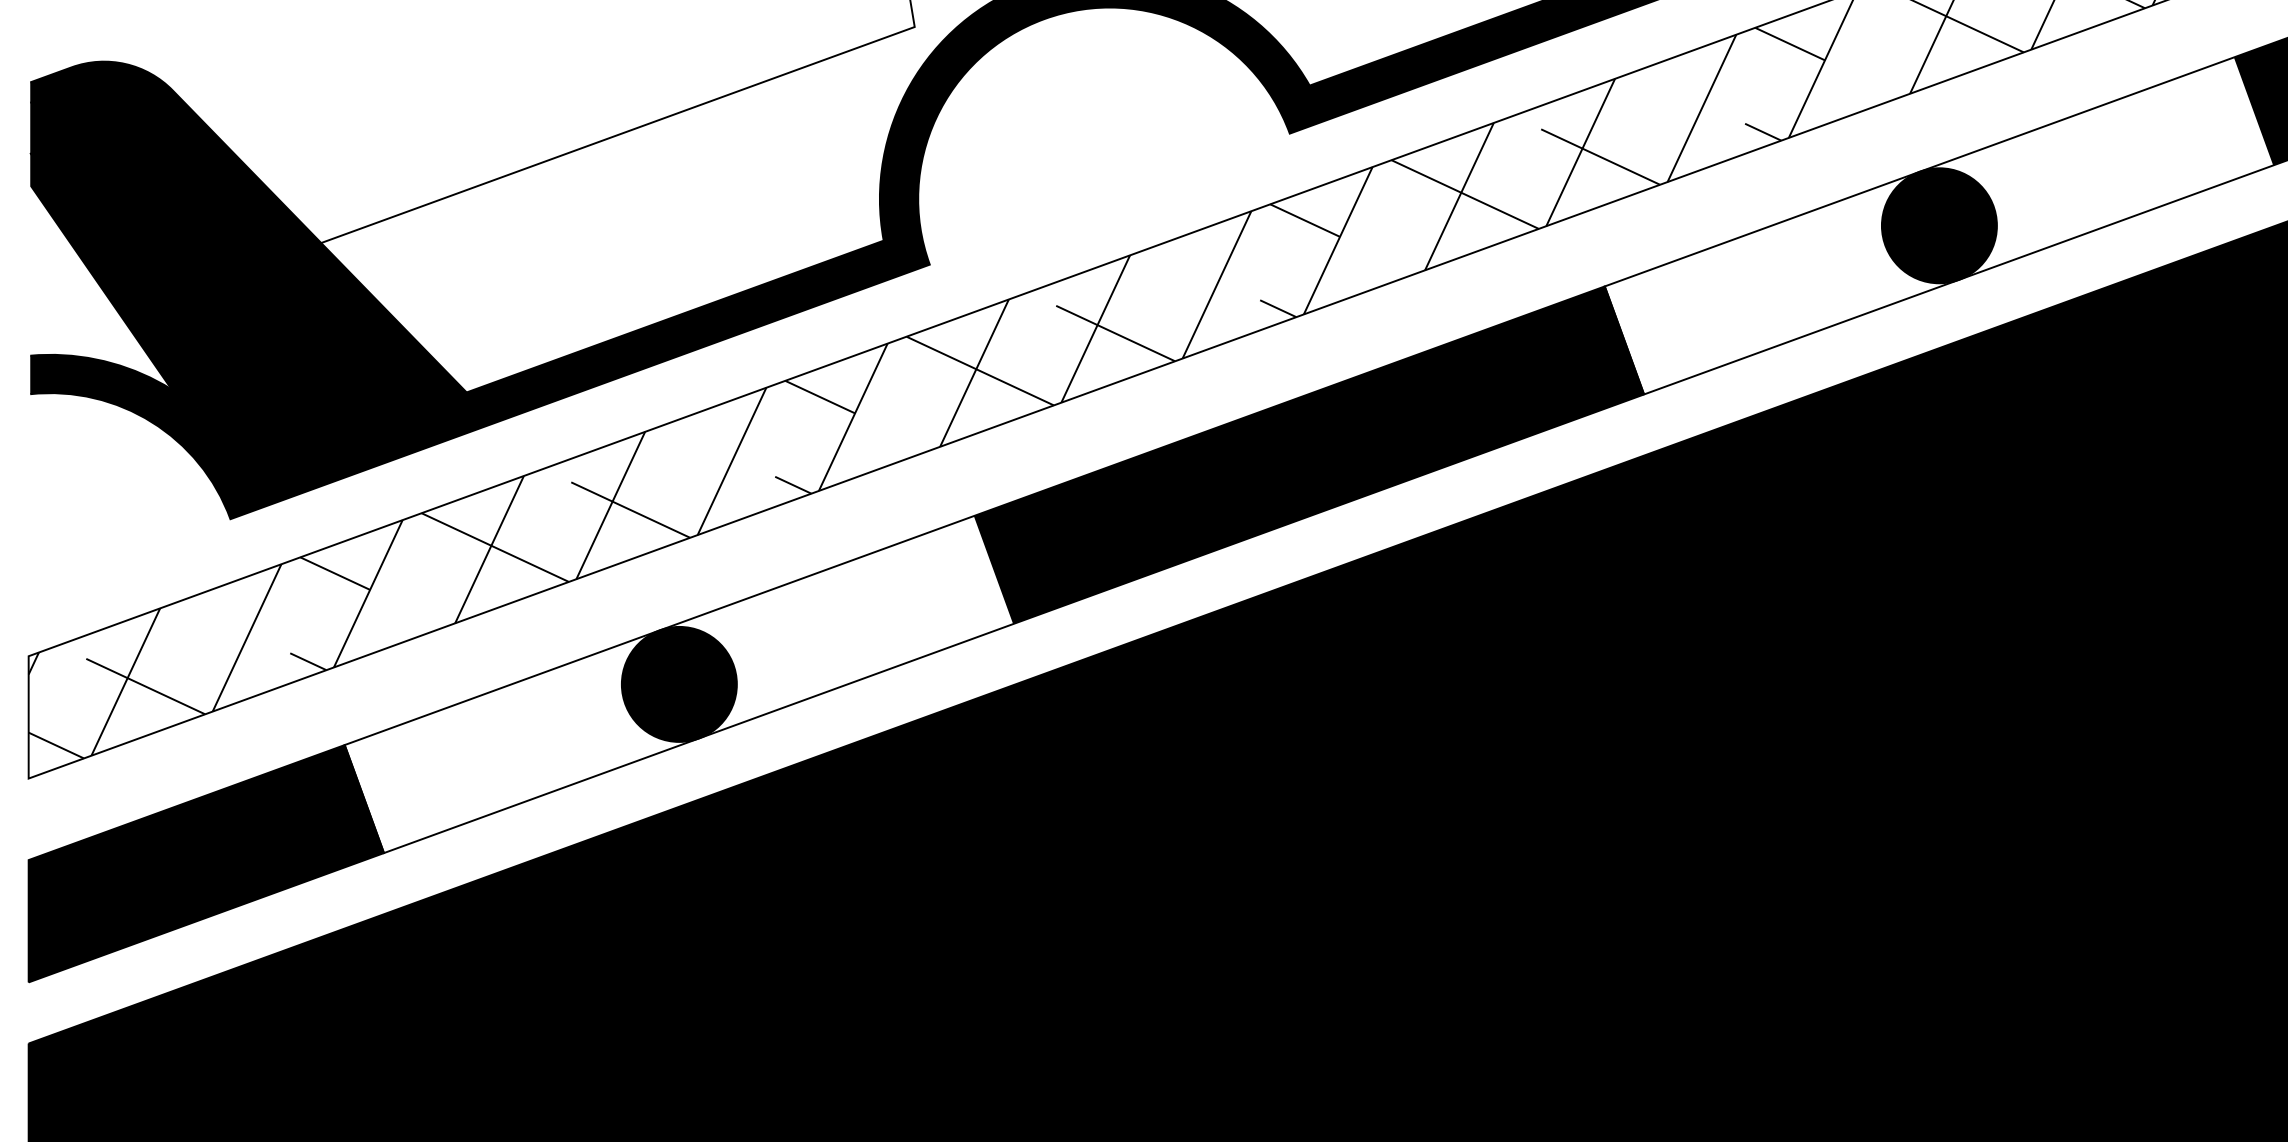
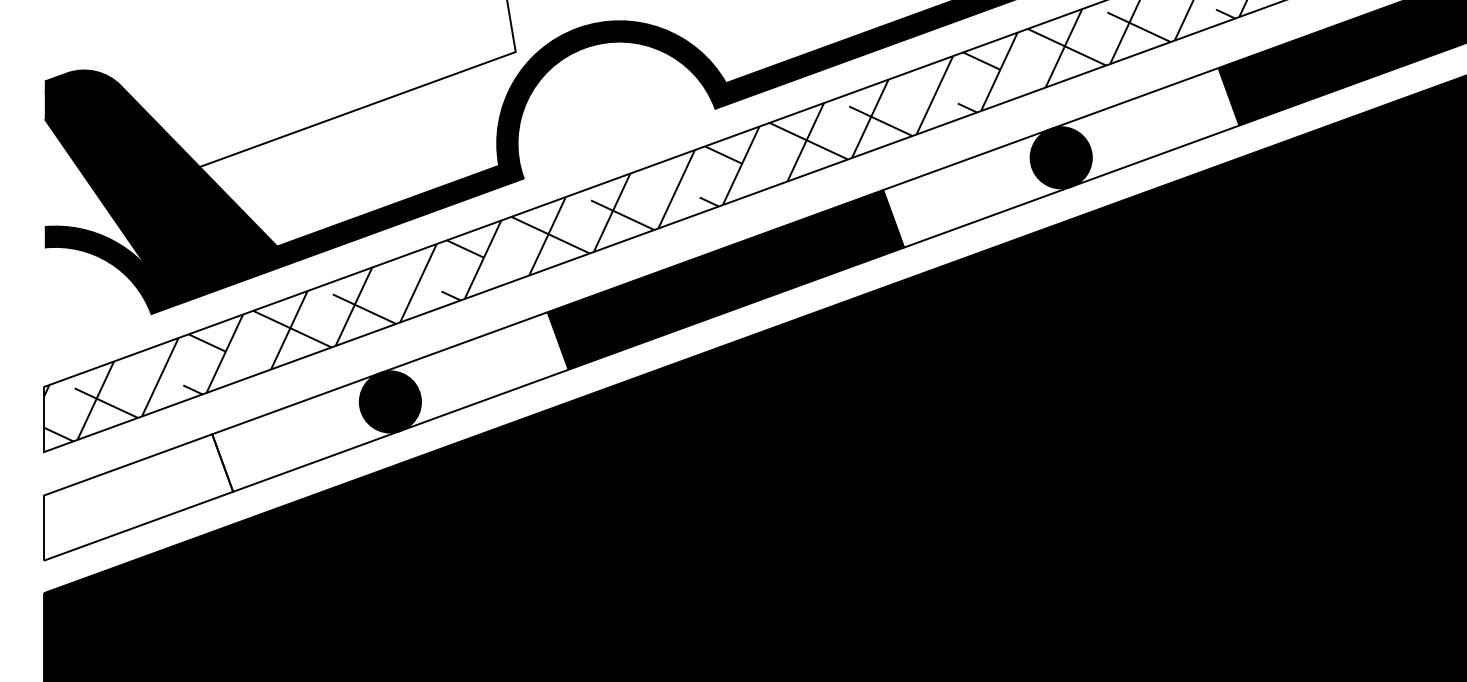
fill: (127, 294) -> (96, 194), removed
fill: (206, 863) -> (138, 497), removed

